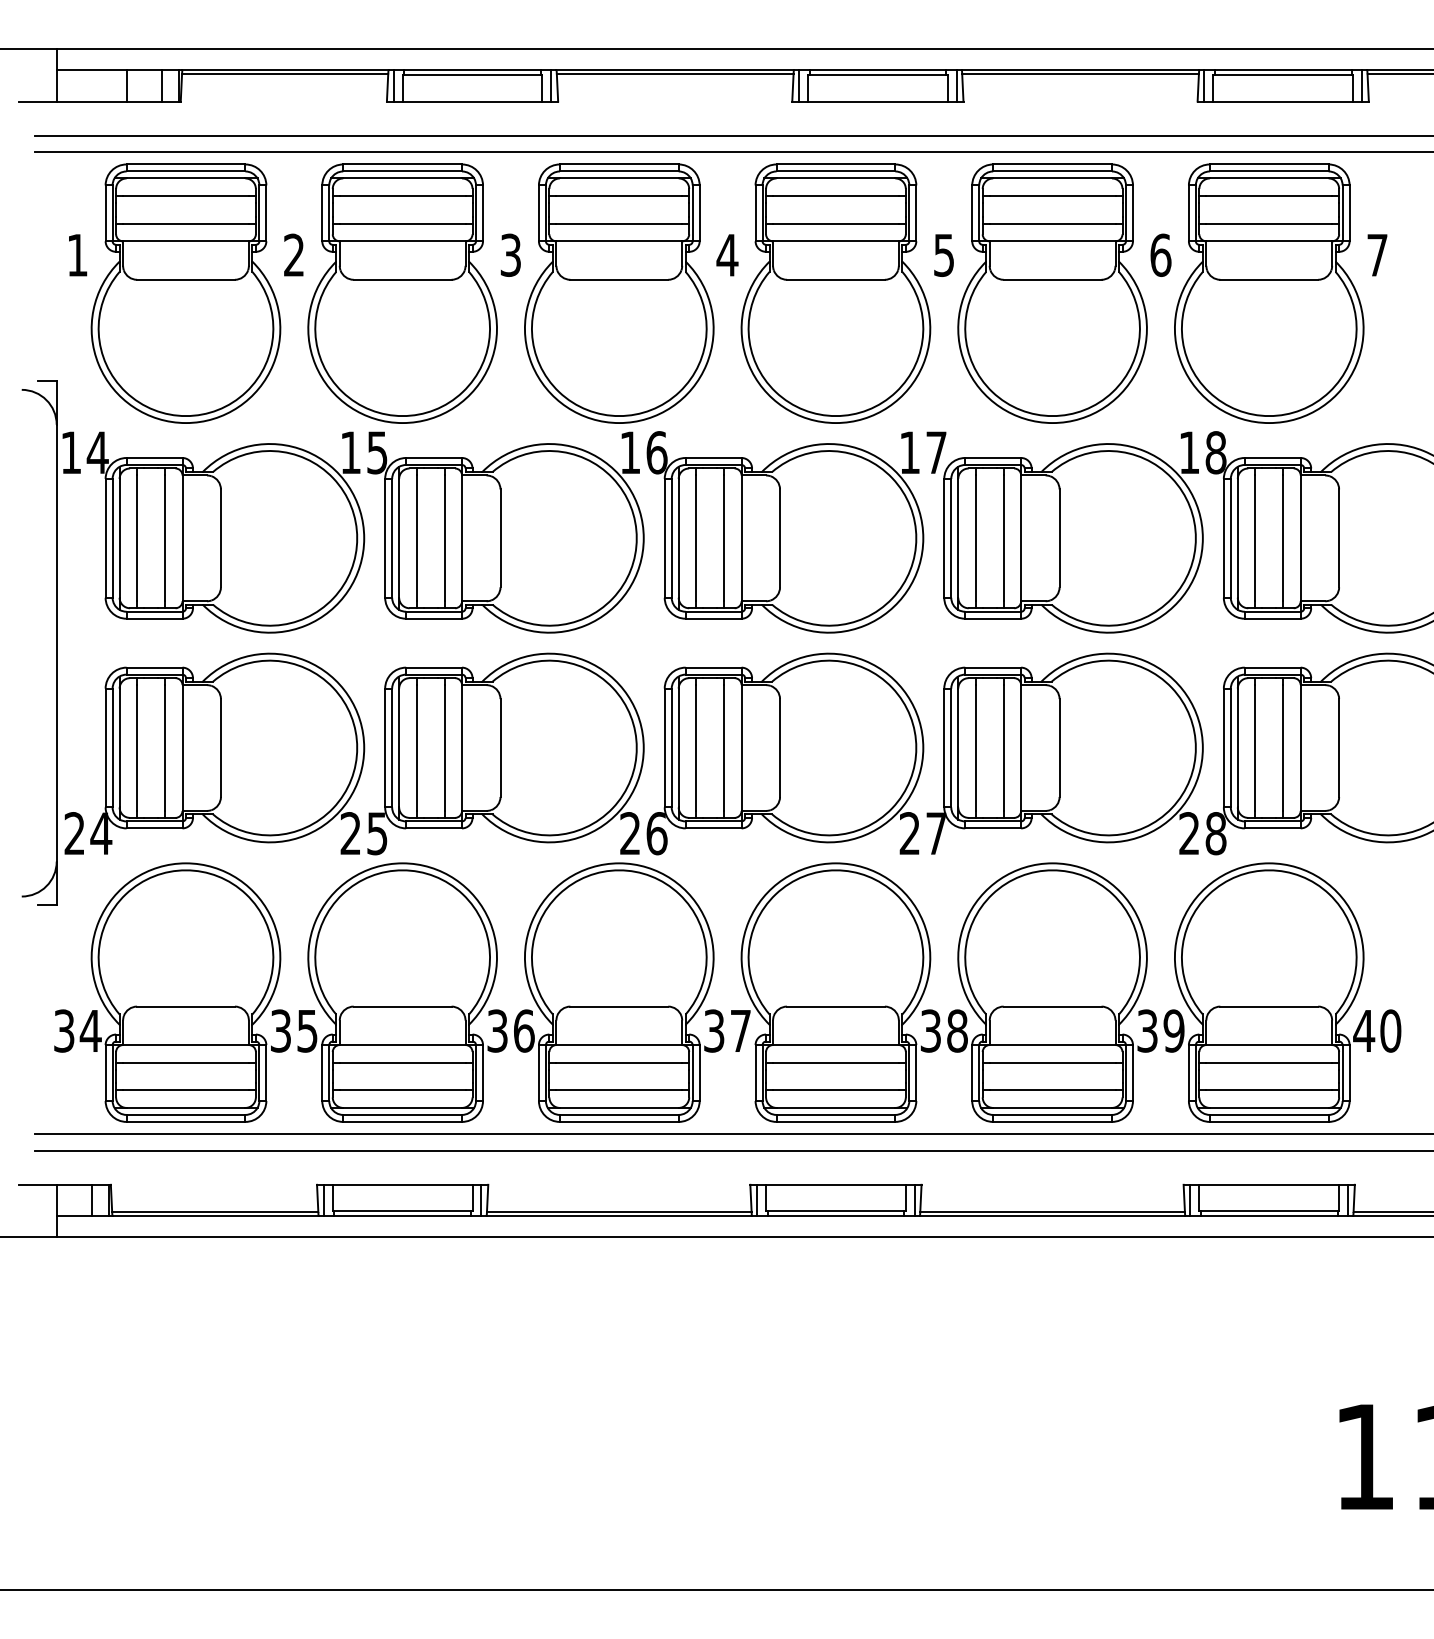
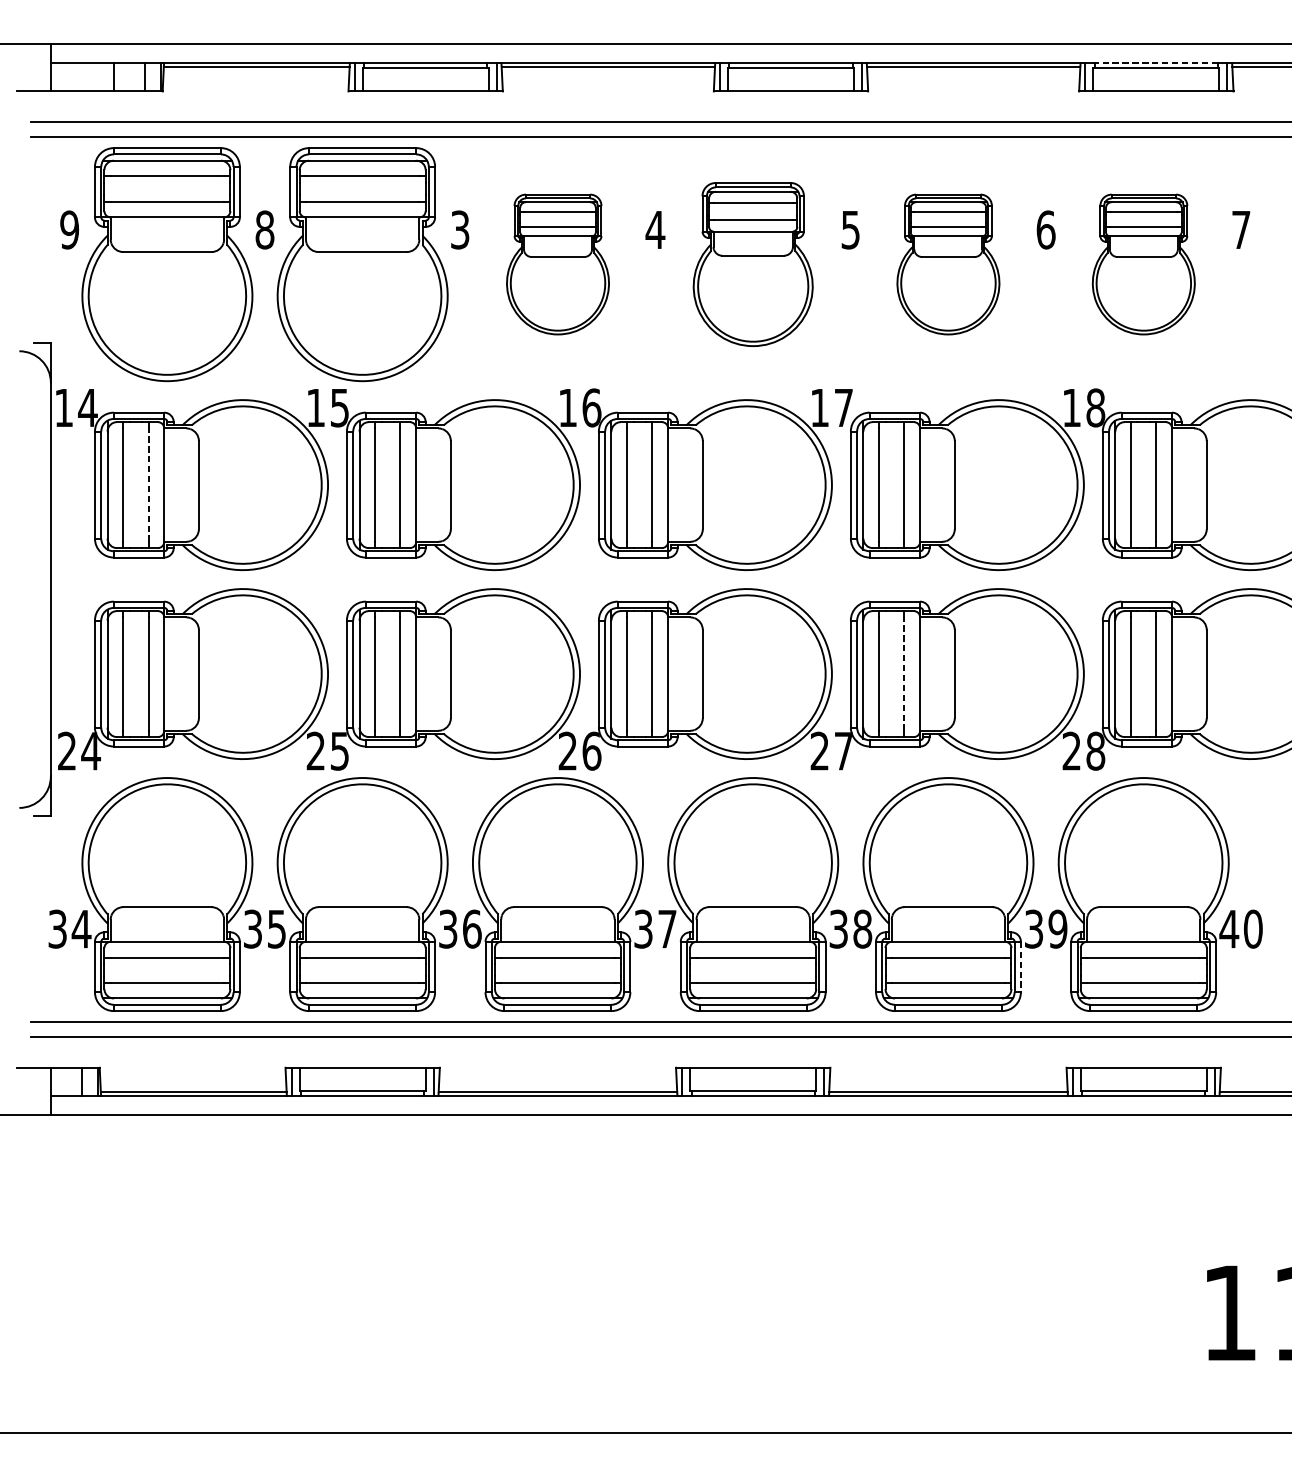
line: (1282, 70) -> (1155, 63), solid -> dashed
text: (77, 254) -> (69, 229), 1 -> 9
text: (293, 254) -> (264, 229), 2 -> 8
part: (619, 293) -> (558, 264), size x0.6
part: (835, 293) -> (752, 264), size x0.7
part: (1052, 293) -> (948, 264), size x0.6
part: (1269, 293) -> (1143, 264), size x0.6
line: (165, 538) -> (148, 485), solid -> dashed
line: (1003, 748) -> (904, 674), solid -> dashed
line: (1132, 1073) -> (1020, 967), solid -> dashed

